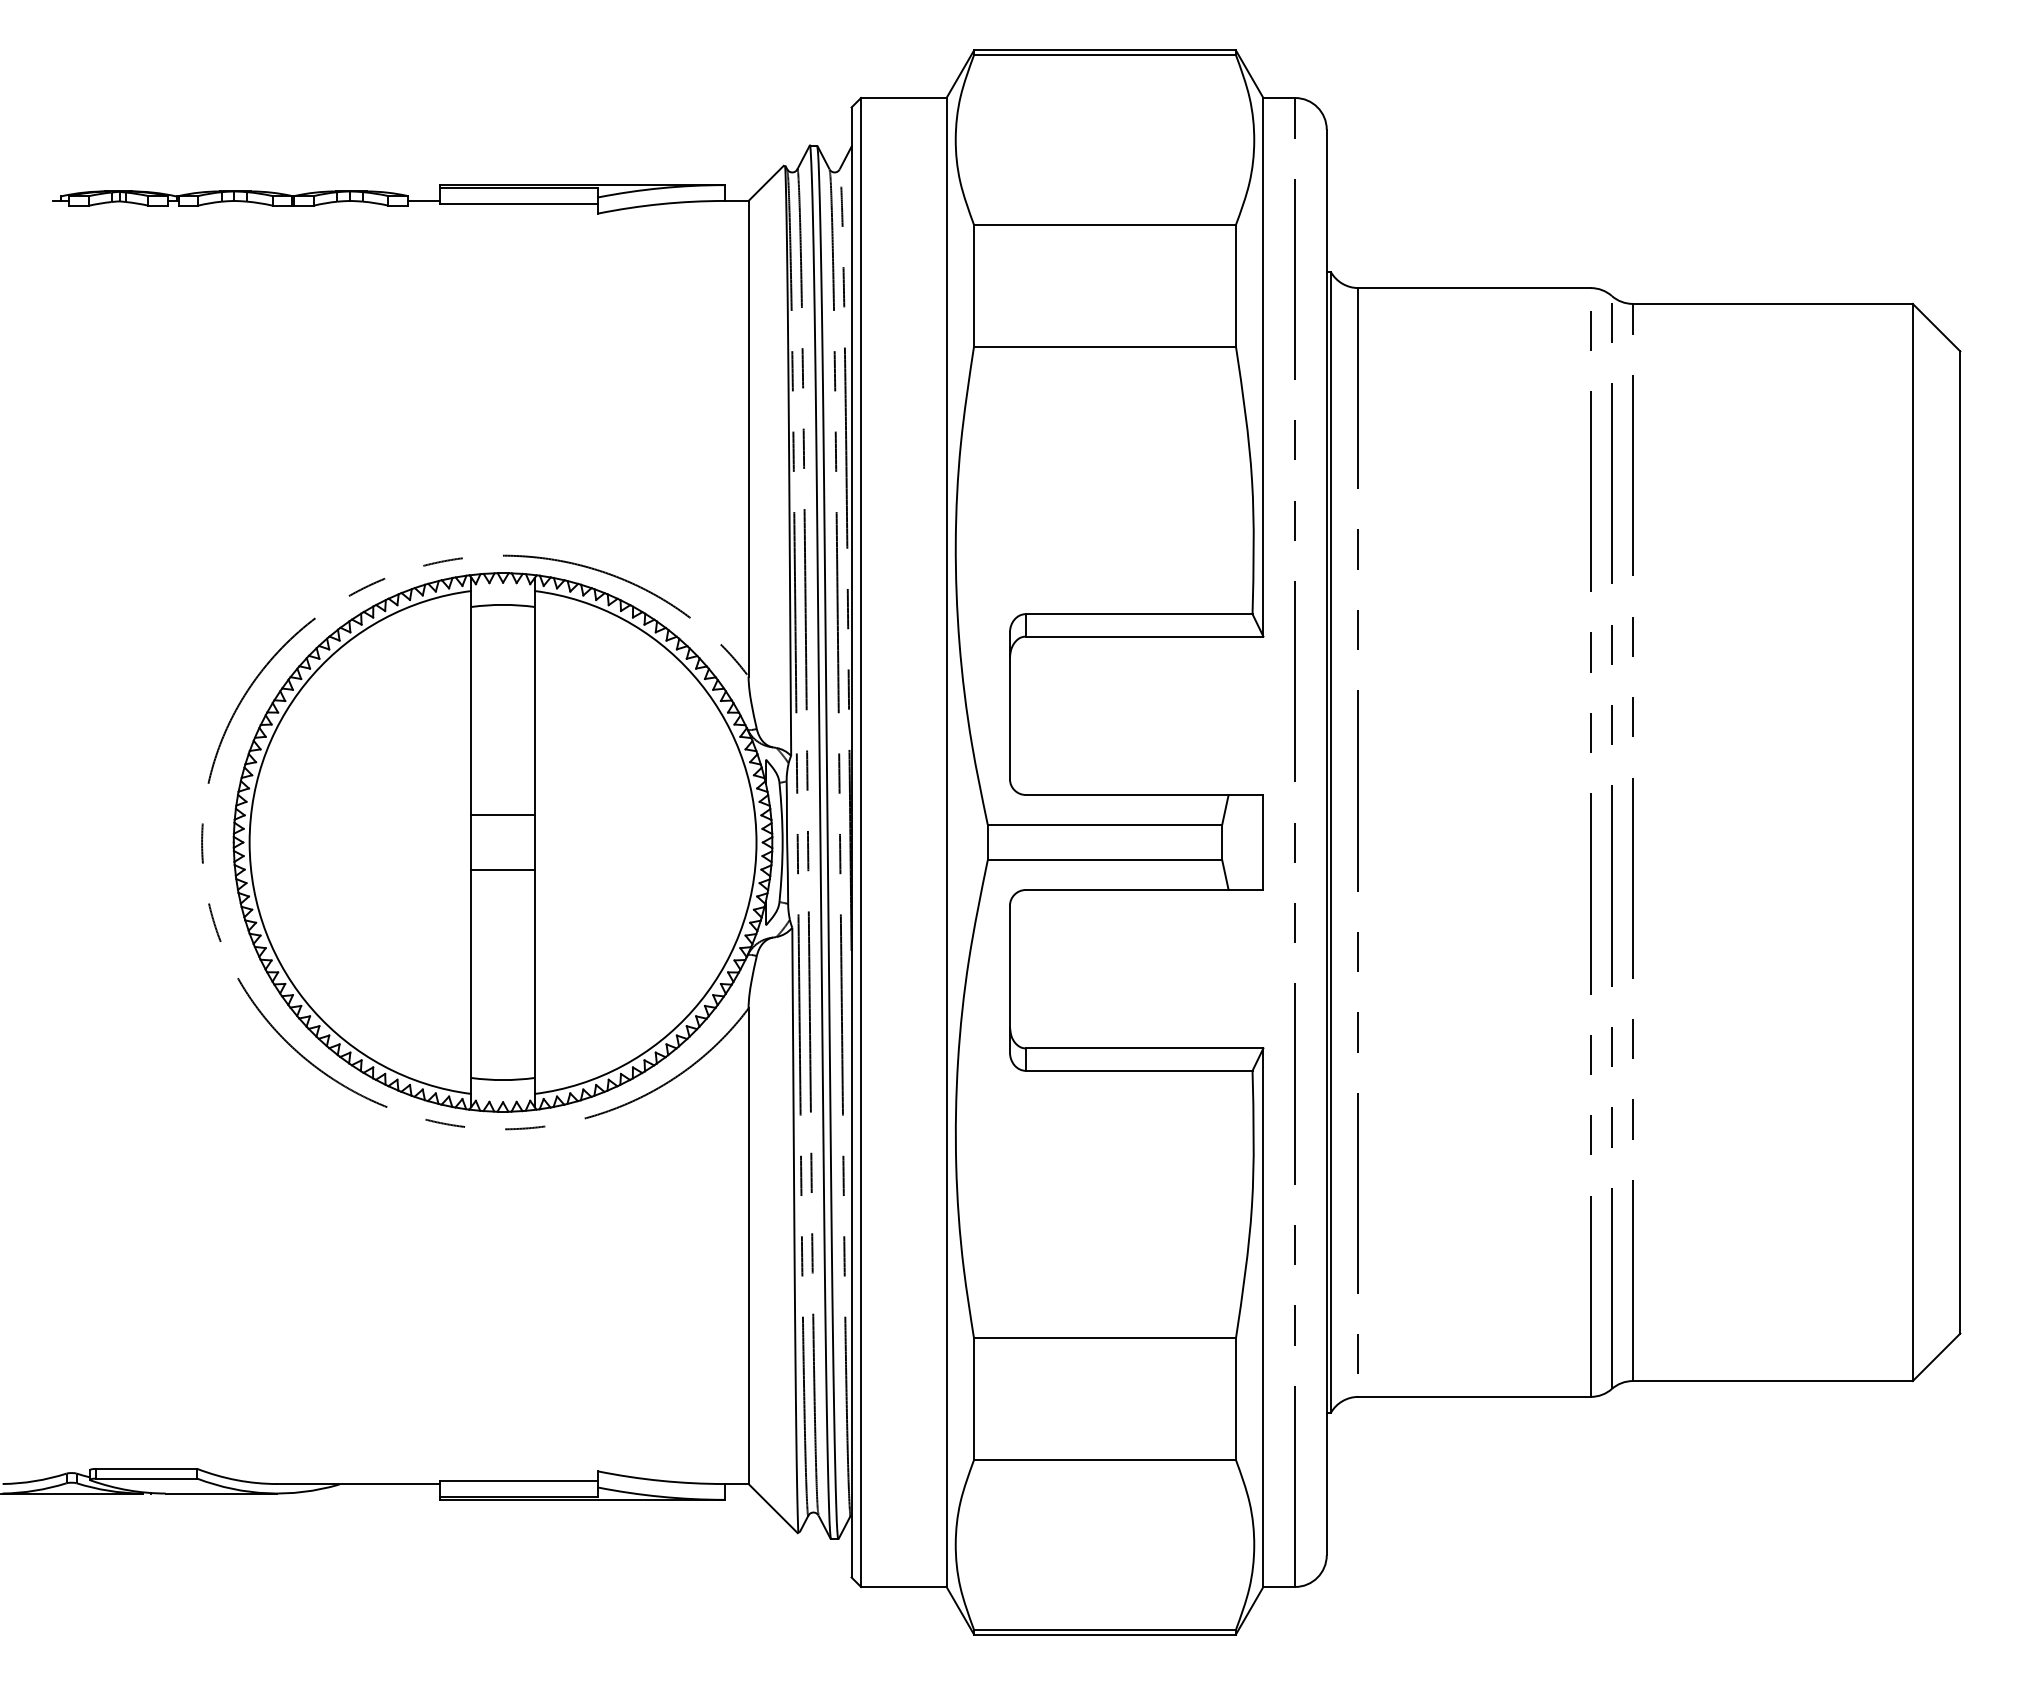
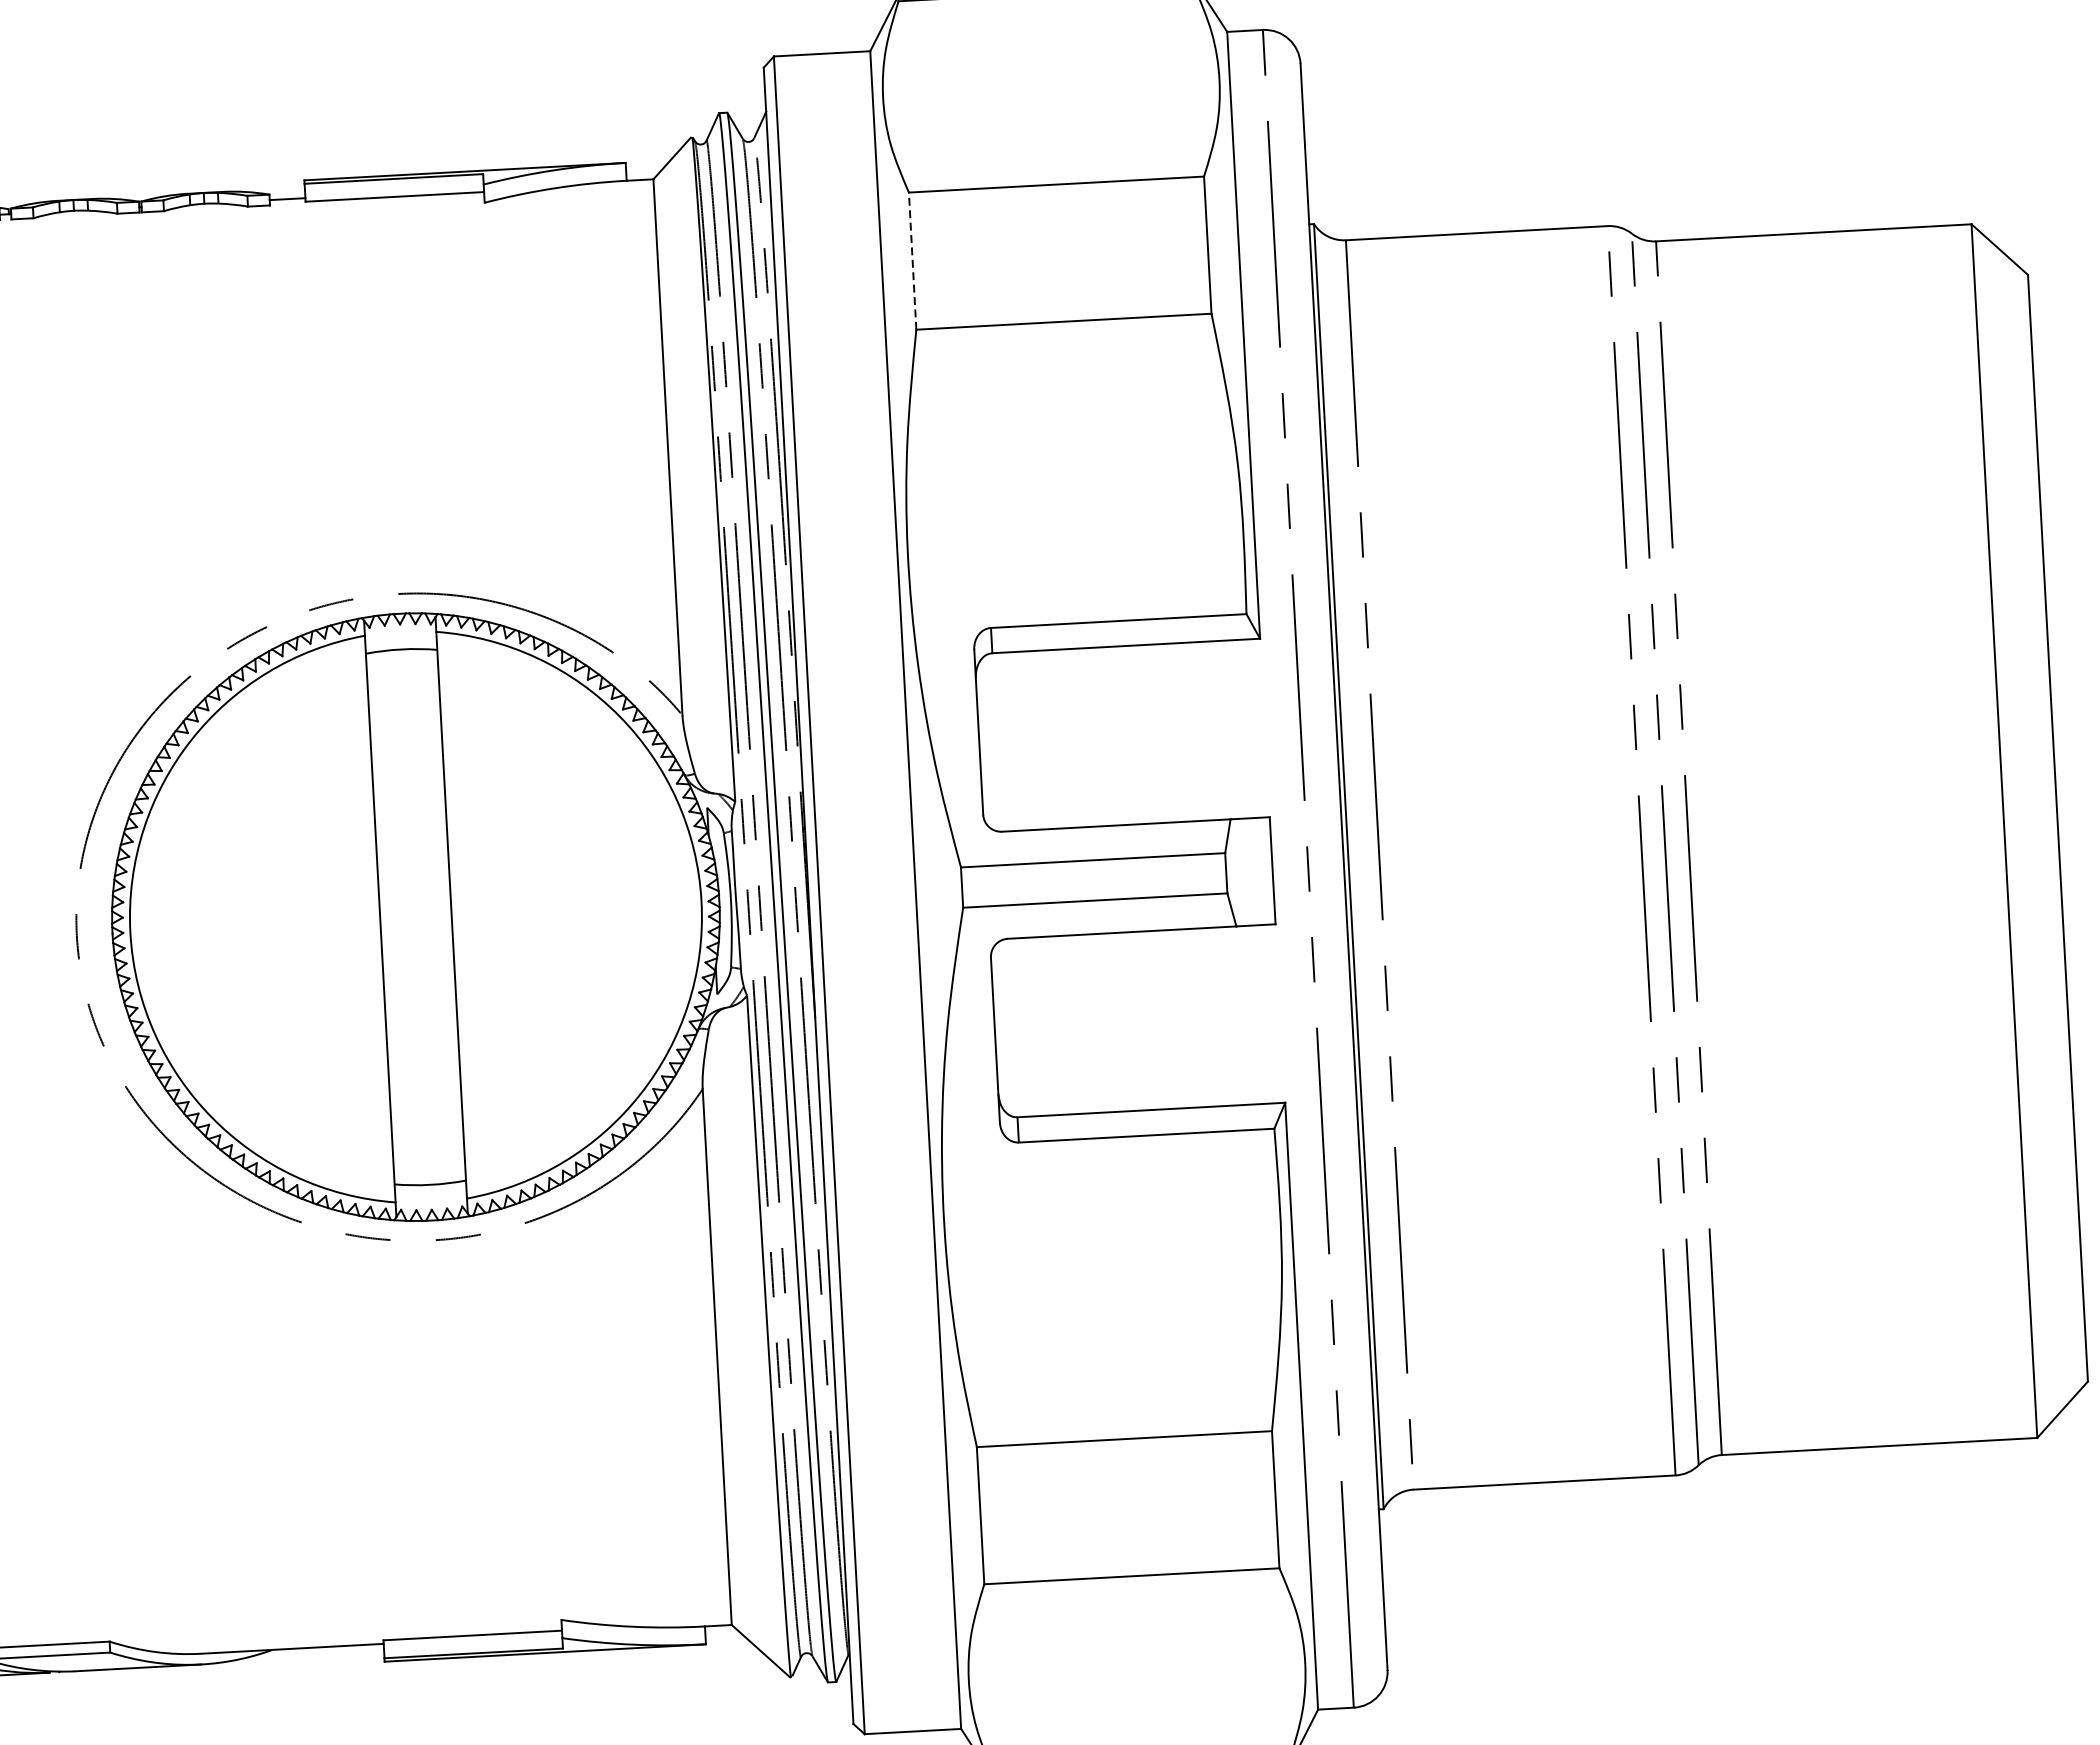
line: (974, 285) -> (913, 260), solid -> dashed
line: (502, 815) -> (413, 886), removed
line: (502, 869) -> (416, 947), removed

